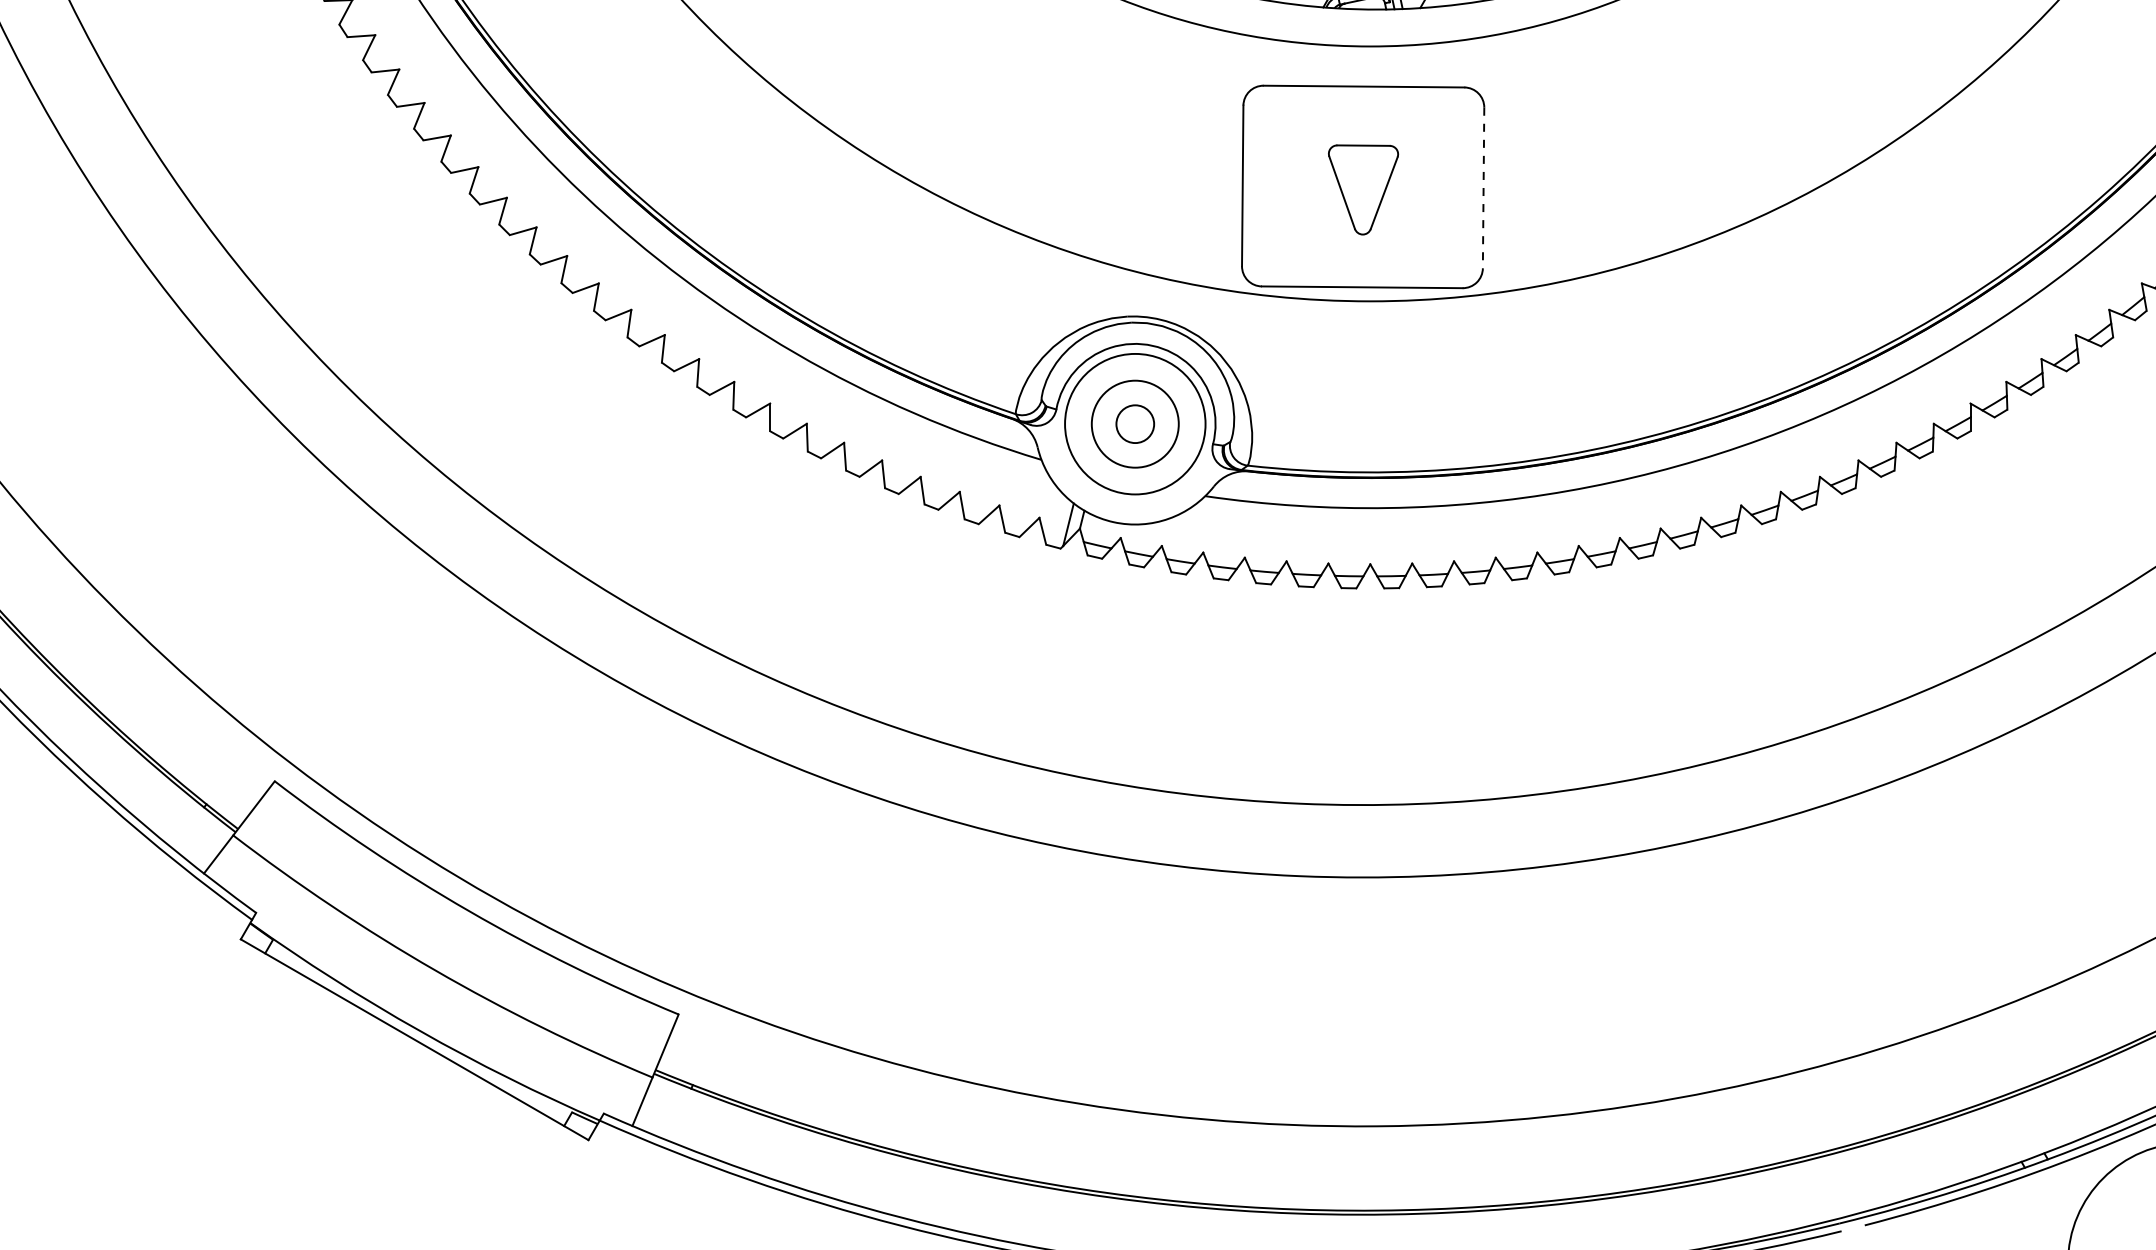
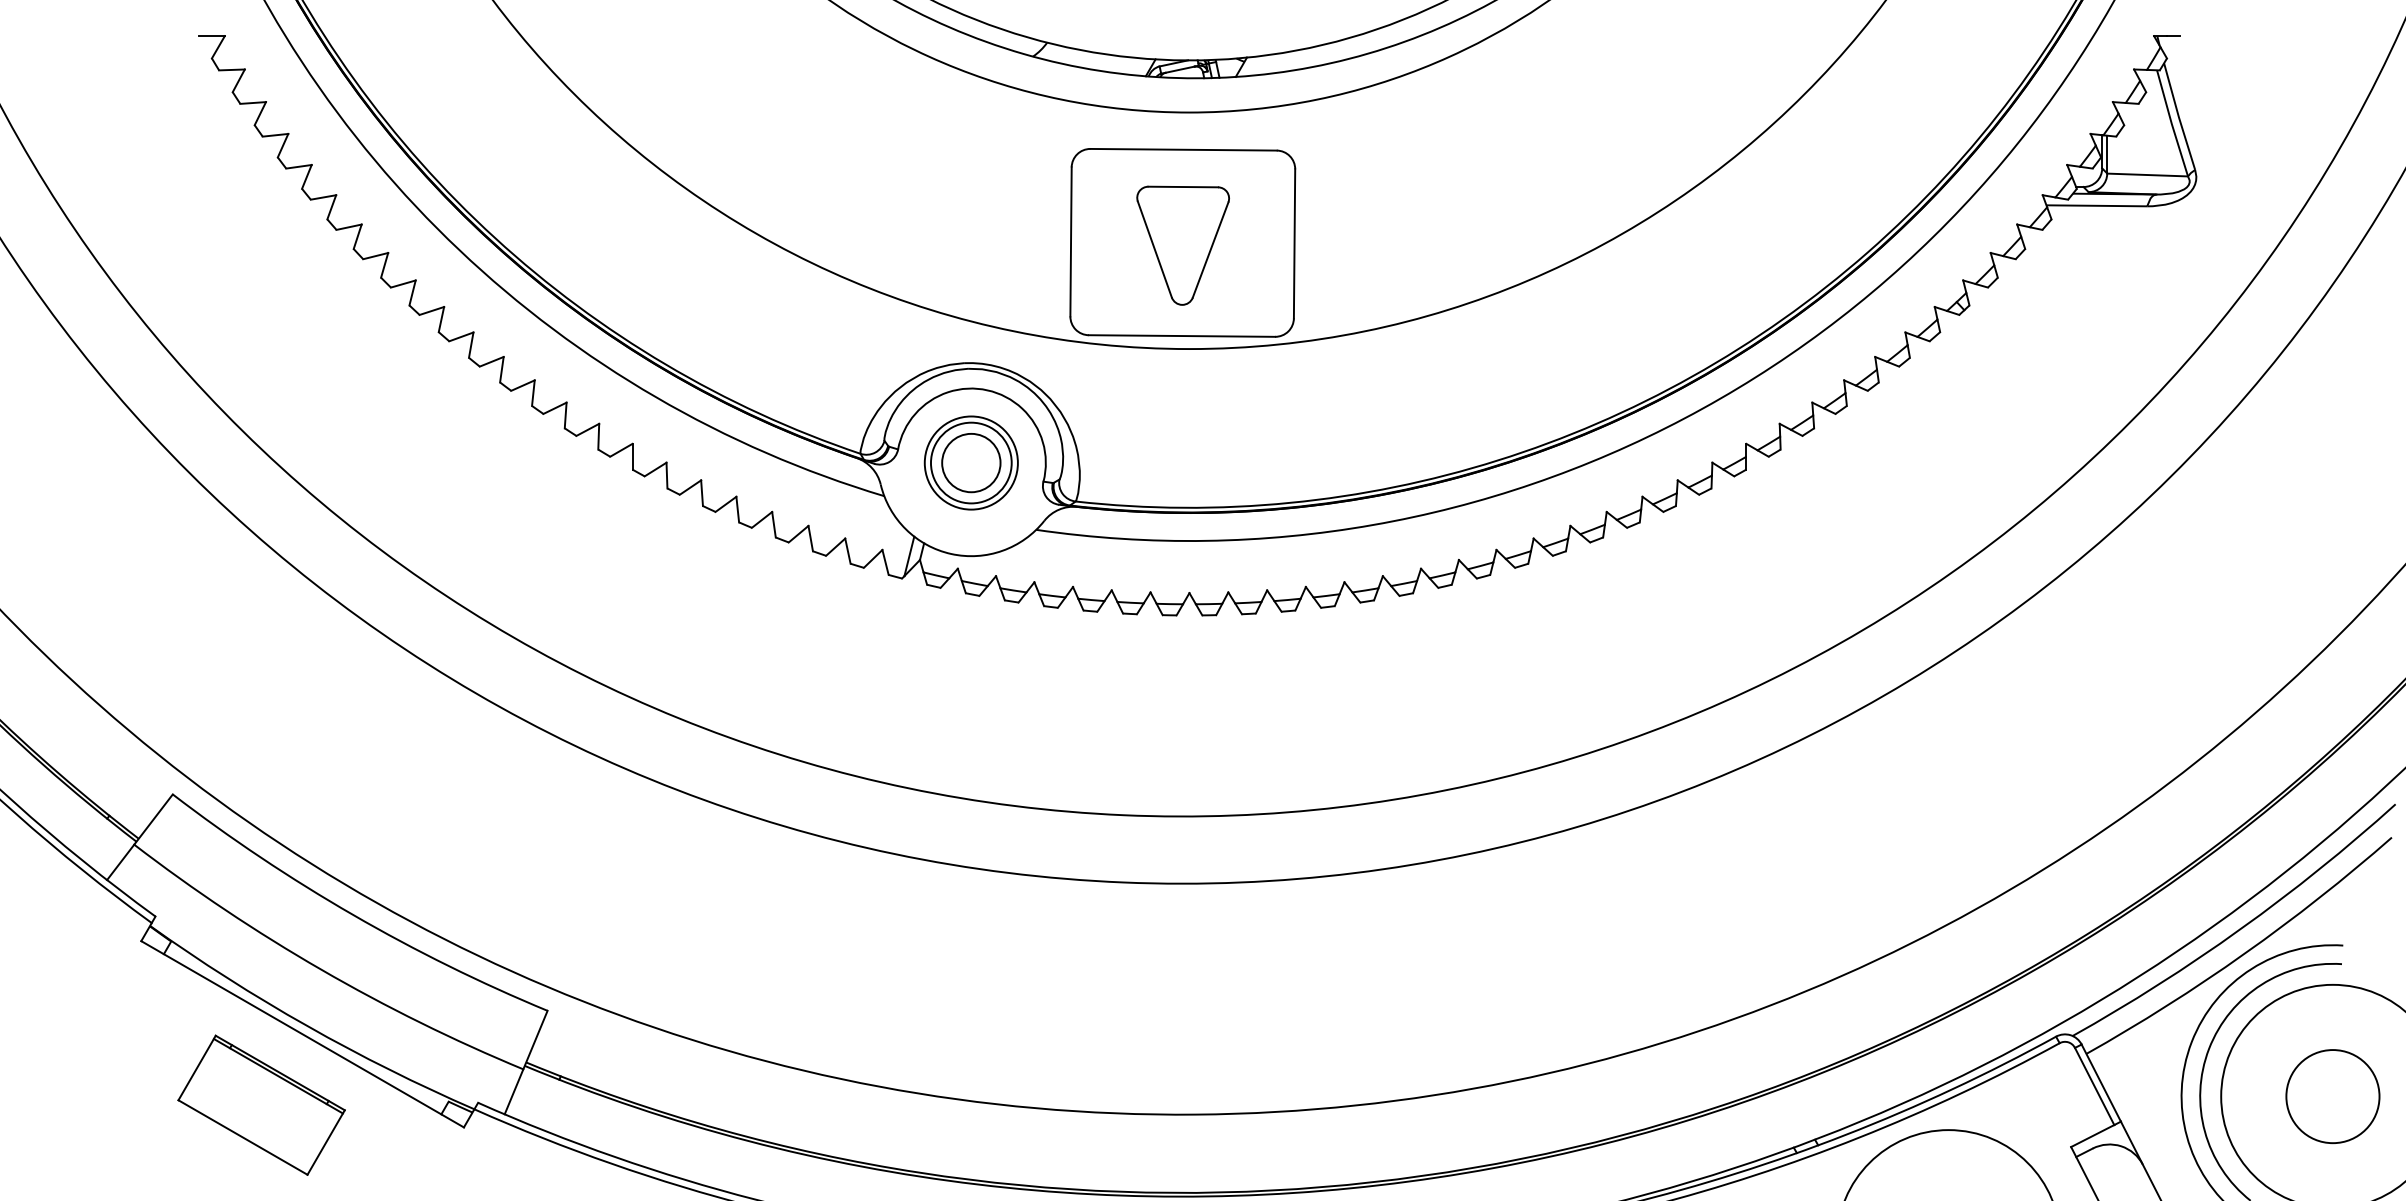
line: (1483, 187) -> (1294, 243), dashed -> solid
part: (1362, 189) -> (1182, 245), size x1.43
circle: (1134, 423) -> (970, 462), size x0.71
circle: (1135, 423) -> (971, 462), size x1.67
part: (370, 1115) -> (261, 1104), added

